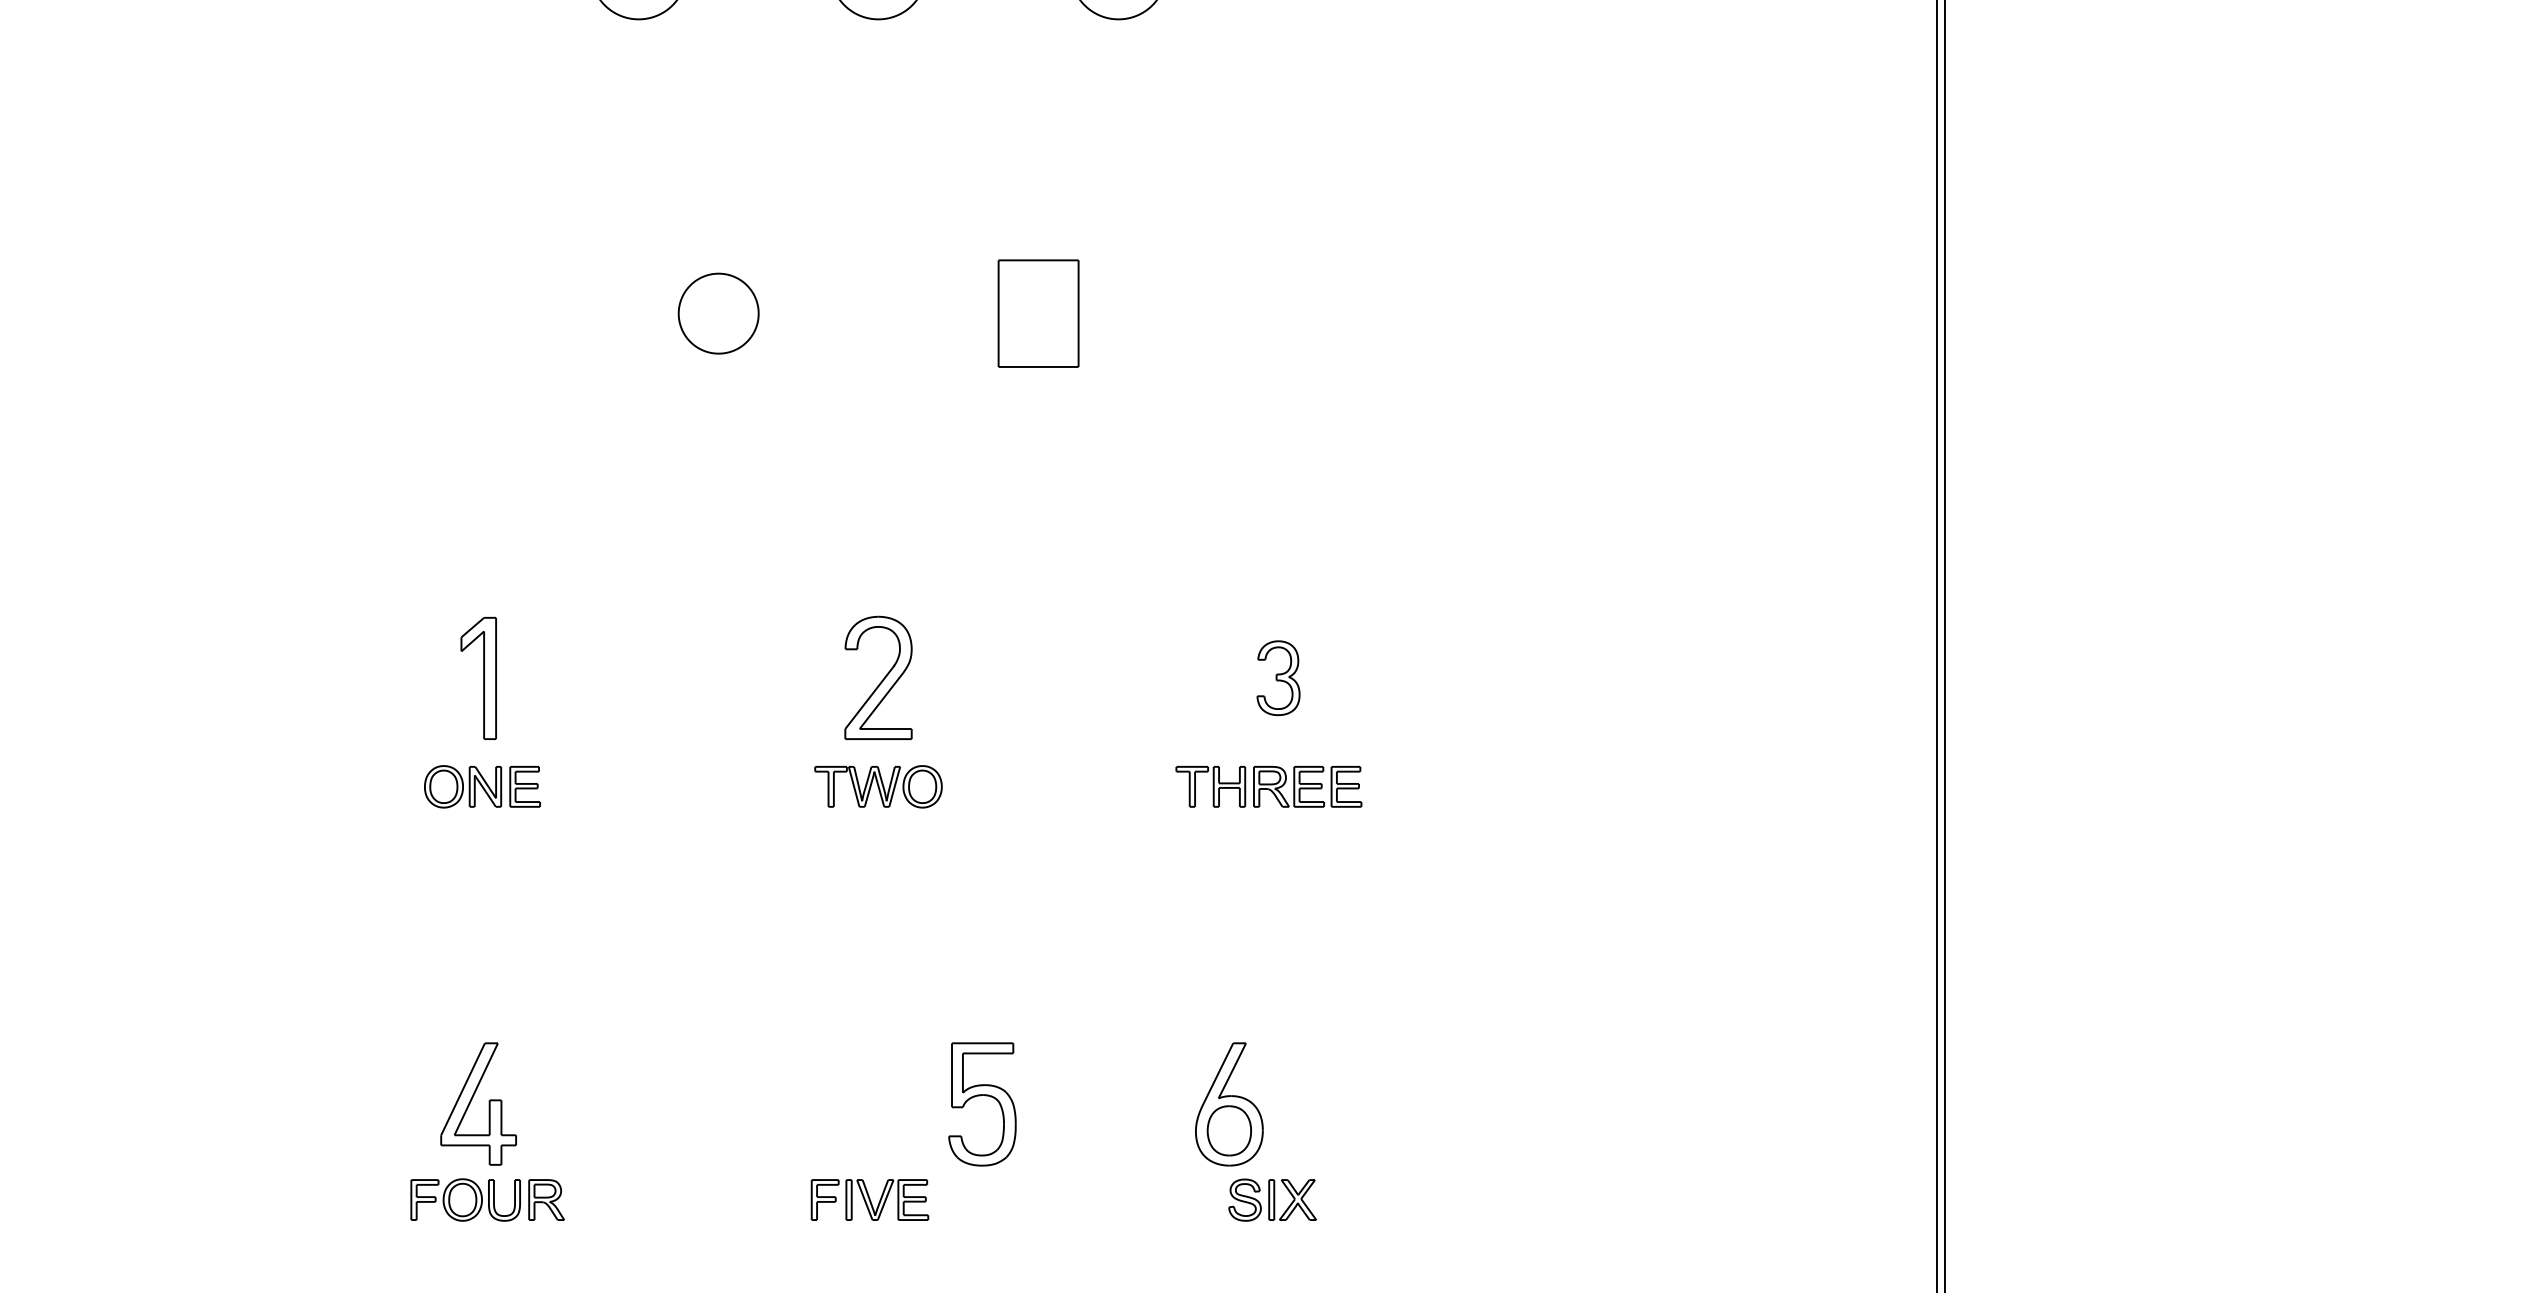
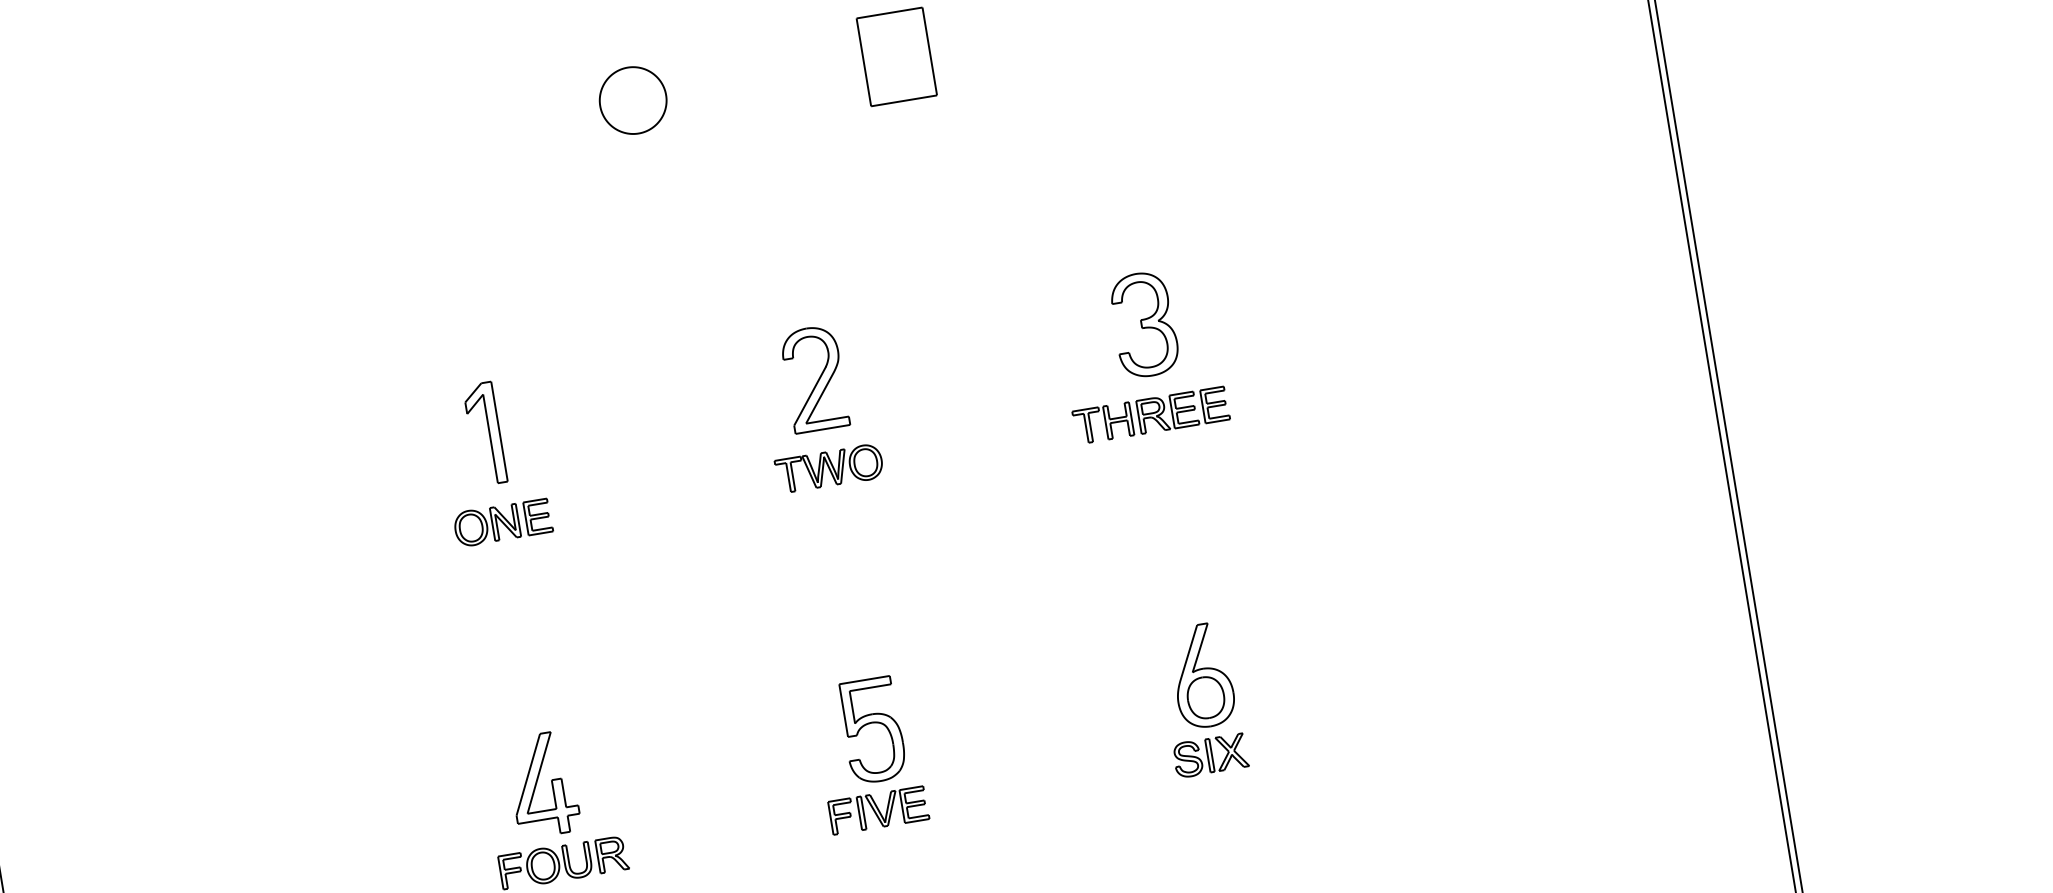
part: (1278, 677) -> (1144, 324), size x1.67
part: (980, 1096) -> (870, 724), moved
part: (1229, 1104) -> (1202, 675), moved

